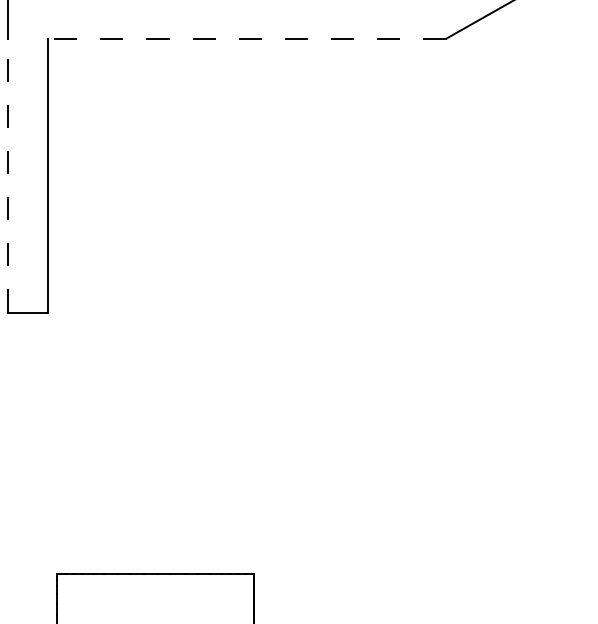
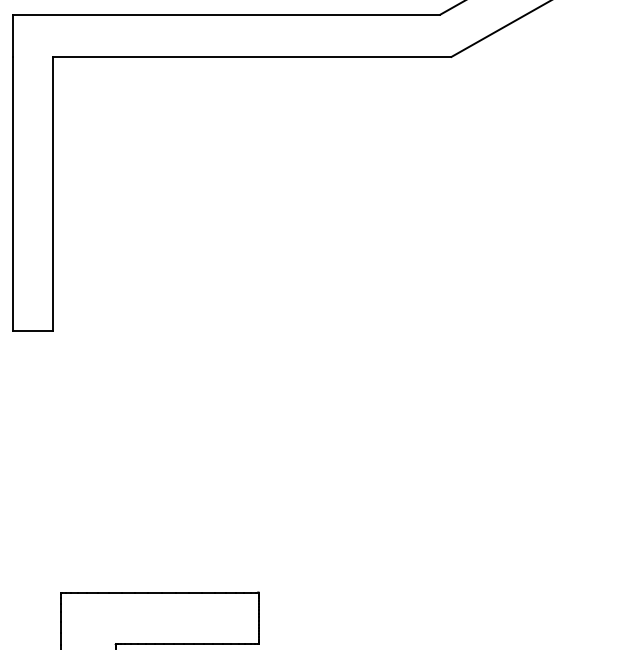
line: (246, 38) -> (251, 56), dashed -> solid
line: (8, 175) -> (13, 193), dashed -> solid

